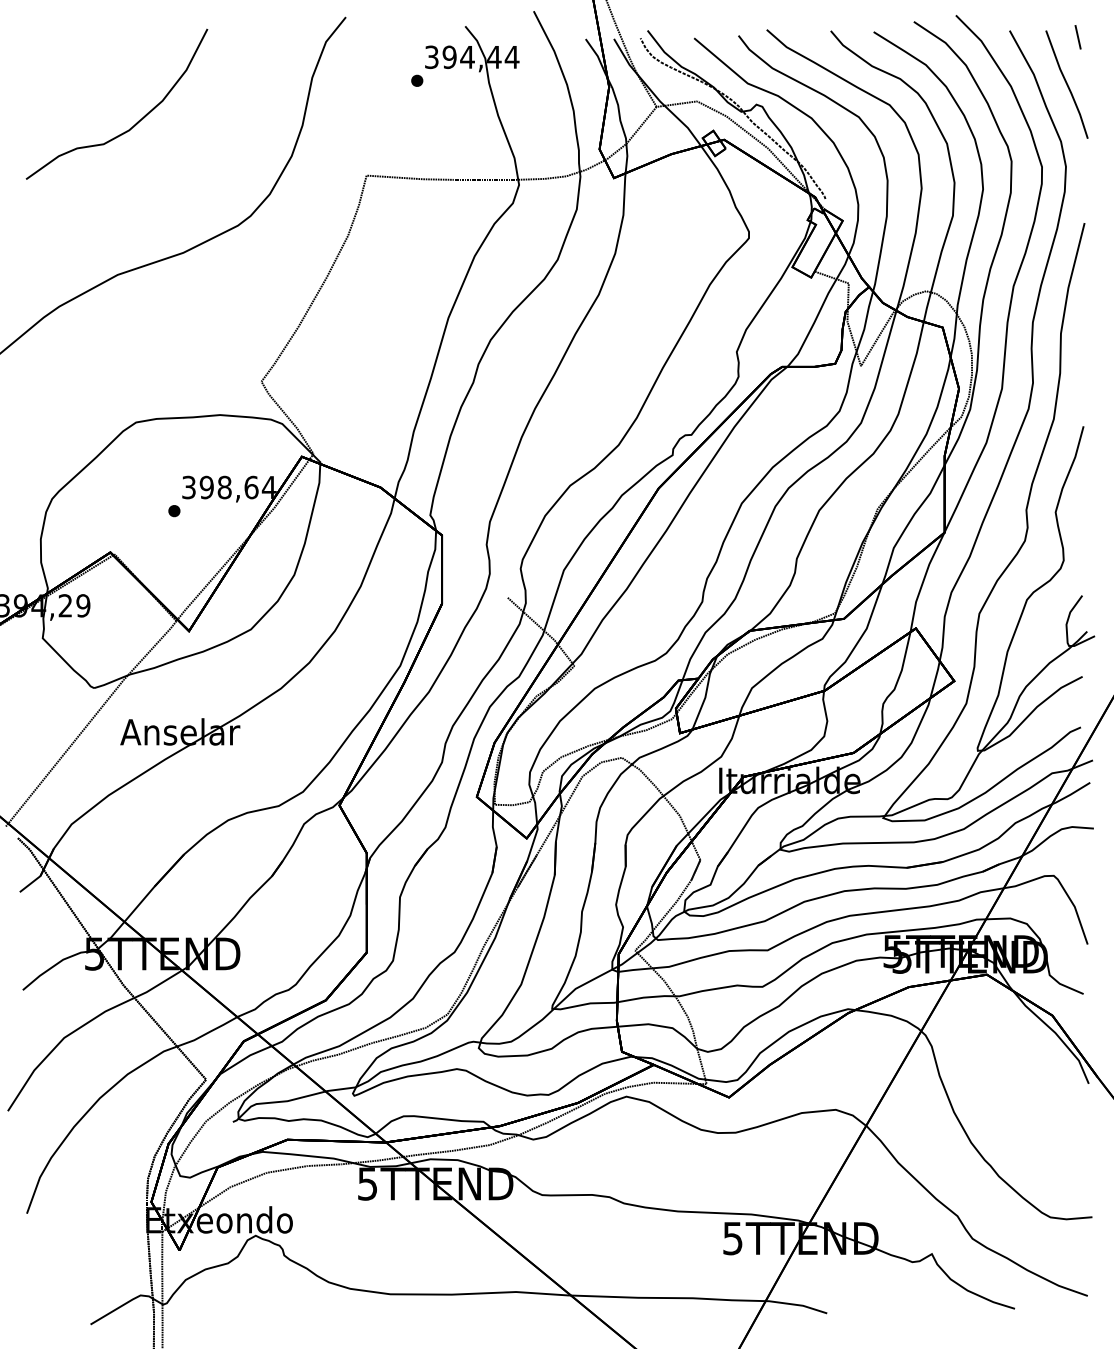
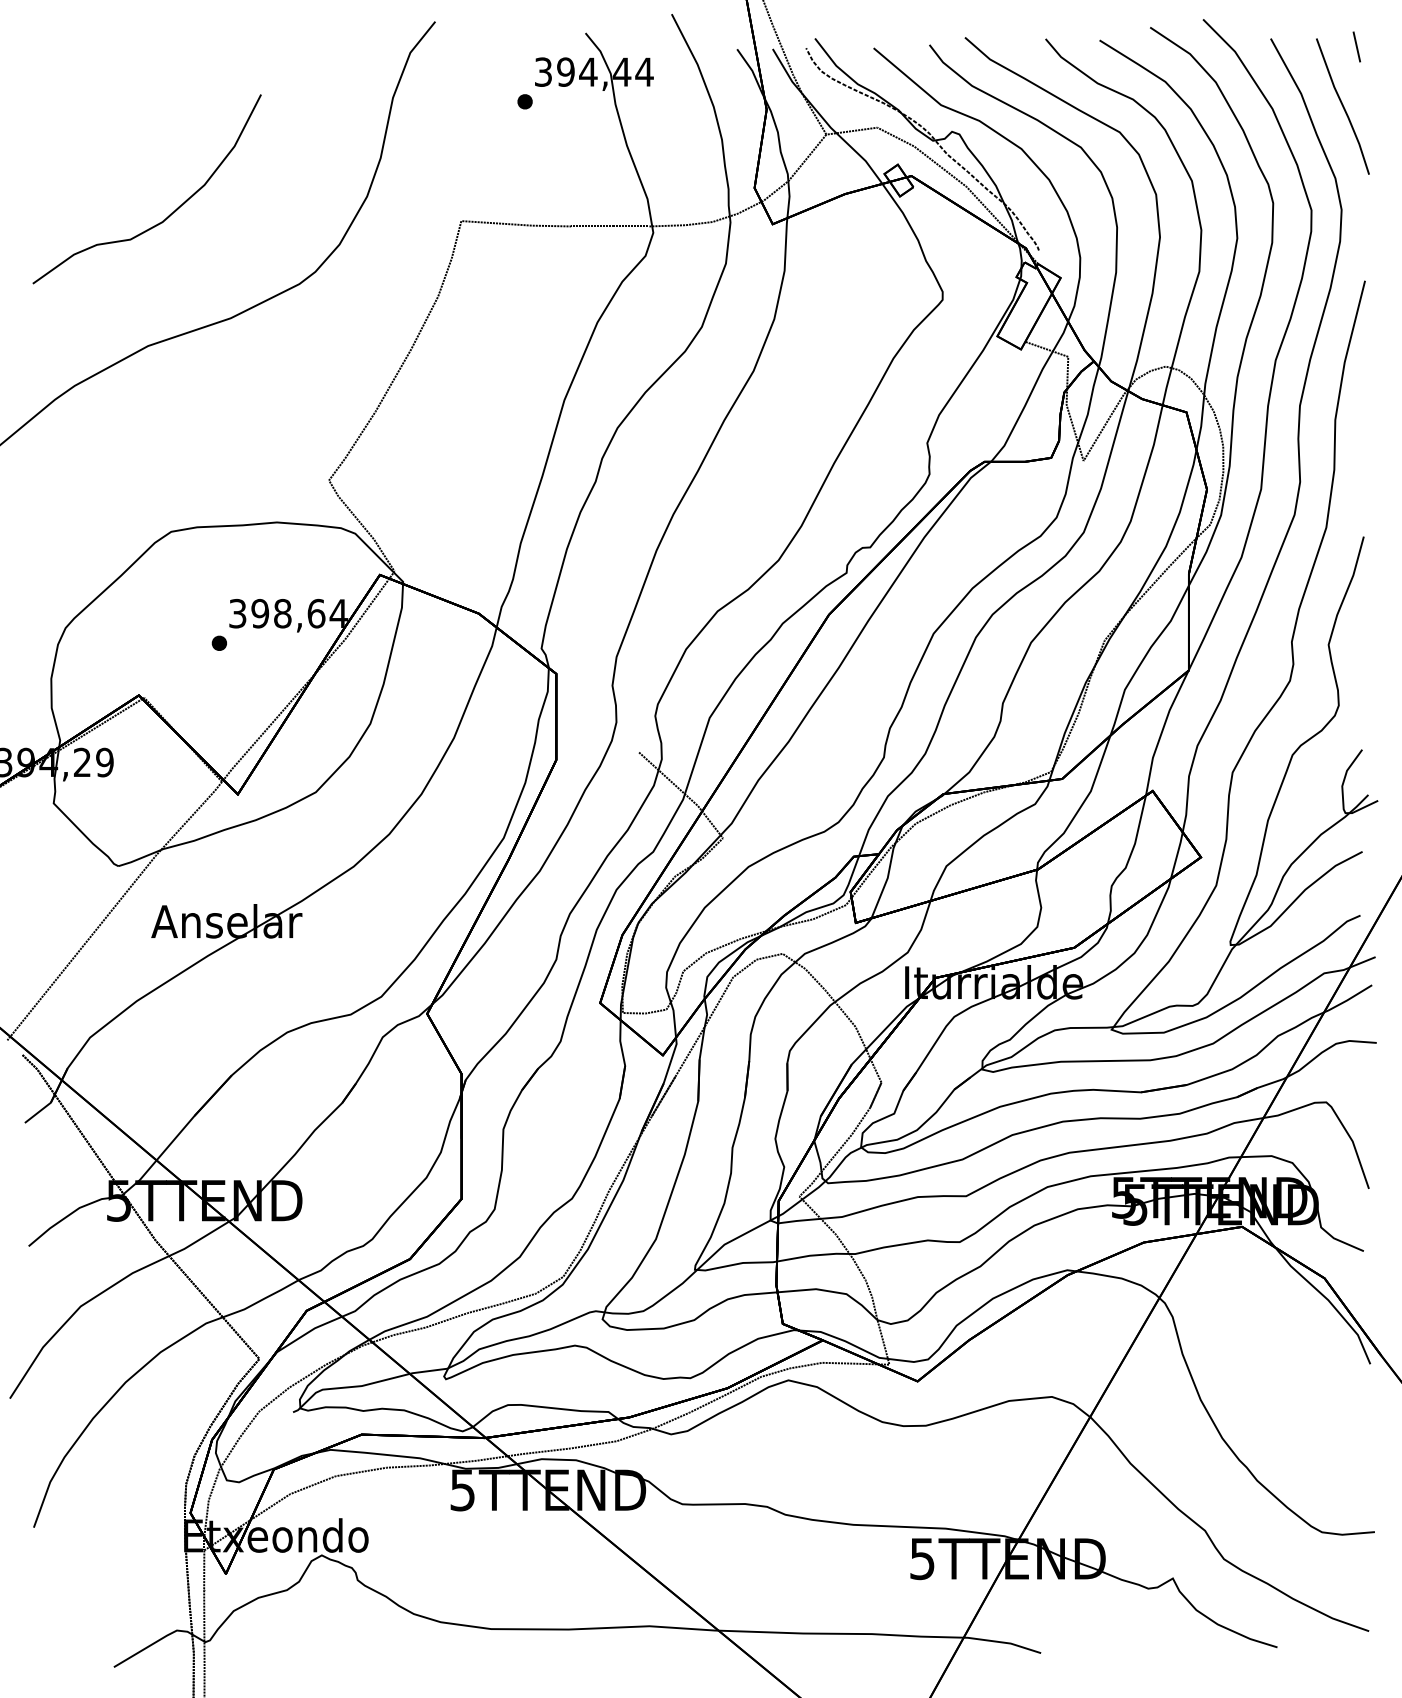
curve: (135, 123) -> (170, 213), moved

